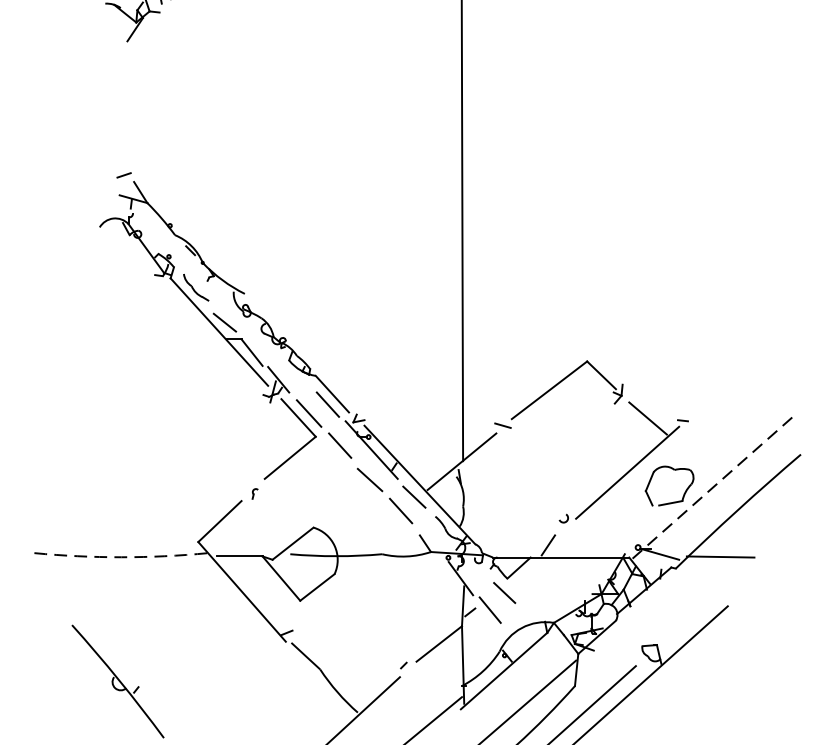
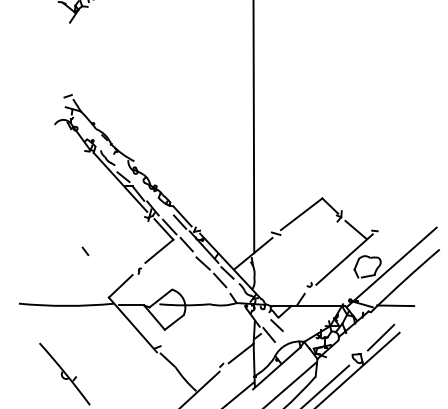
line: (155, 456) -> (85, 250), added
line: (713, 487) -> (391, 267), dashed -> solid
arc: (121, 556) -> (66, 305), dashed -> solid
line: (693, 614) -> (380, 337), added

